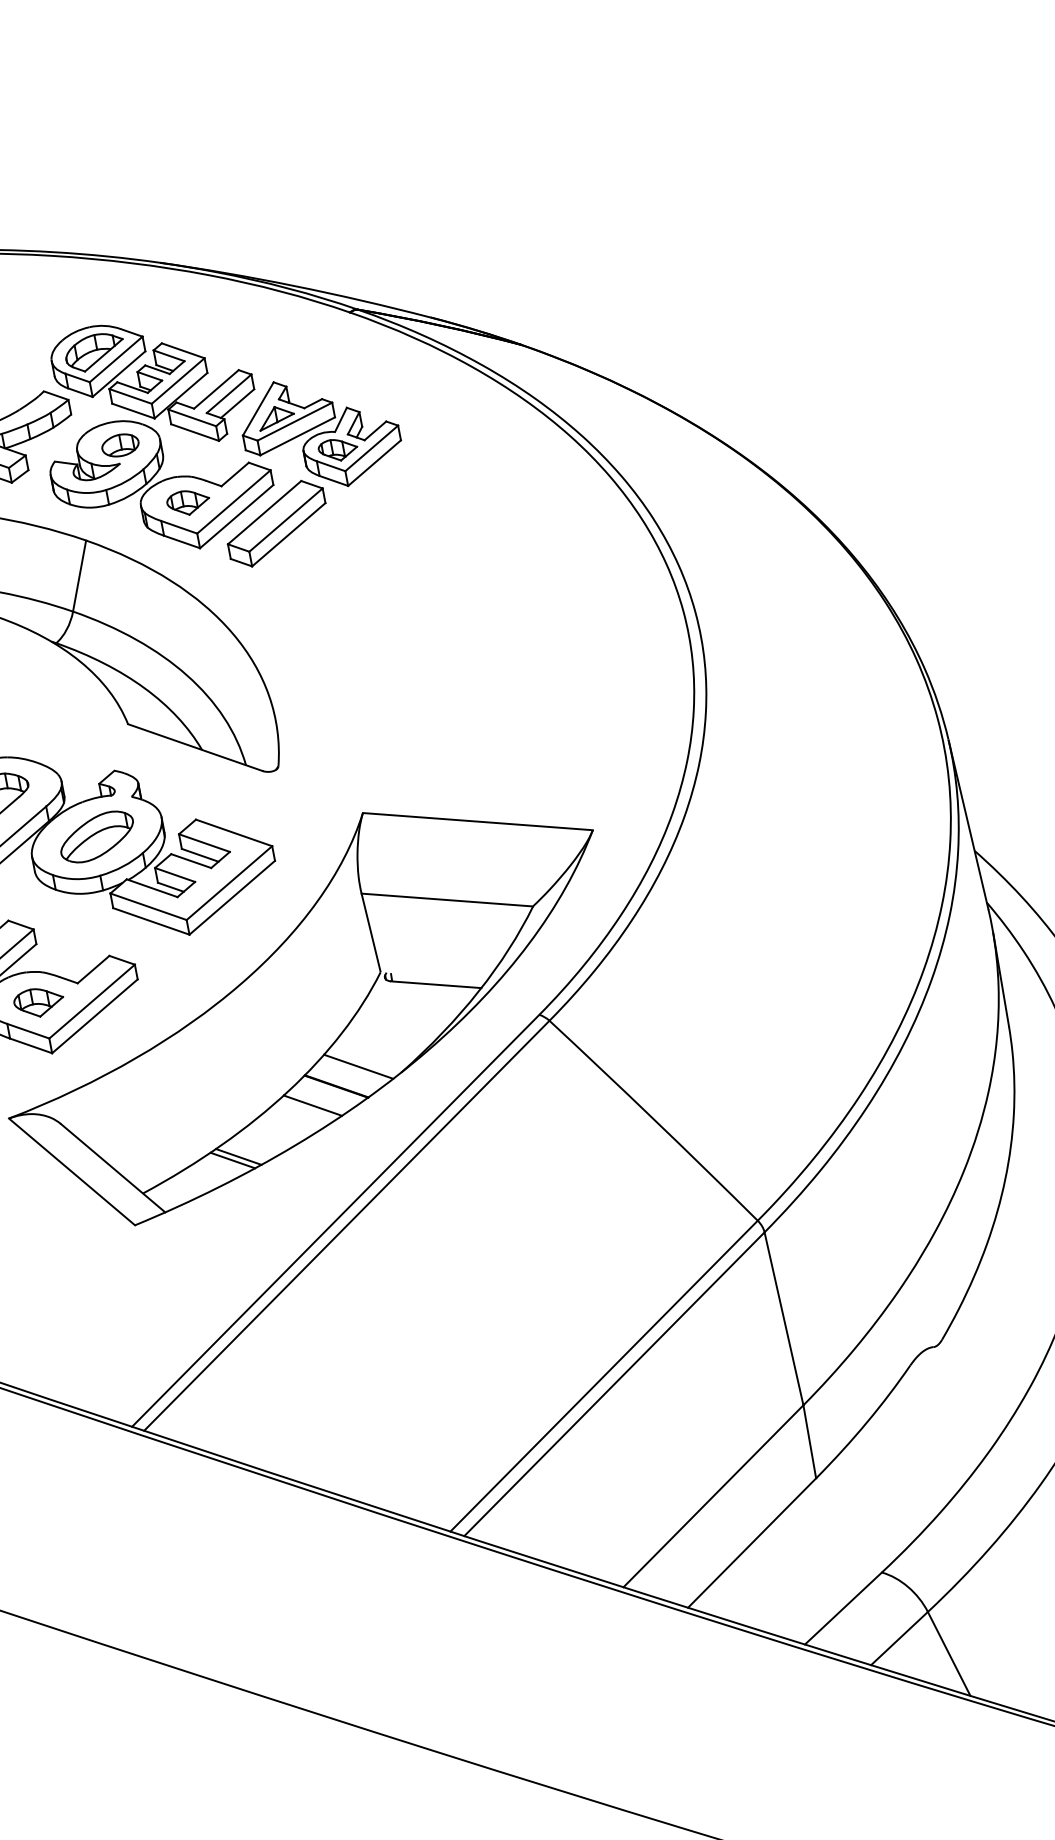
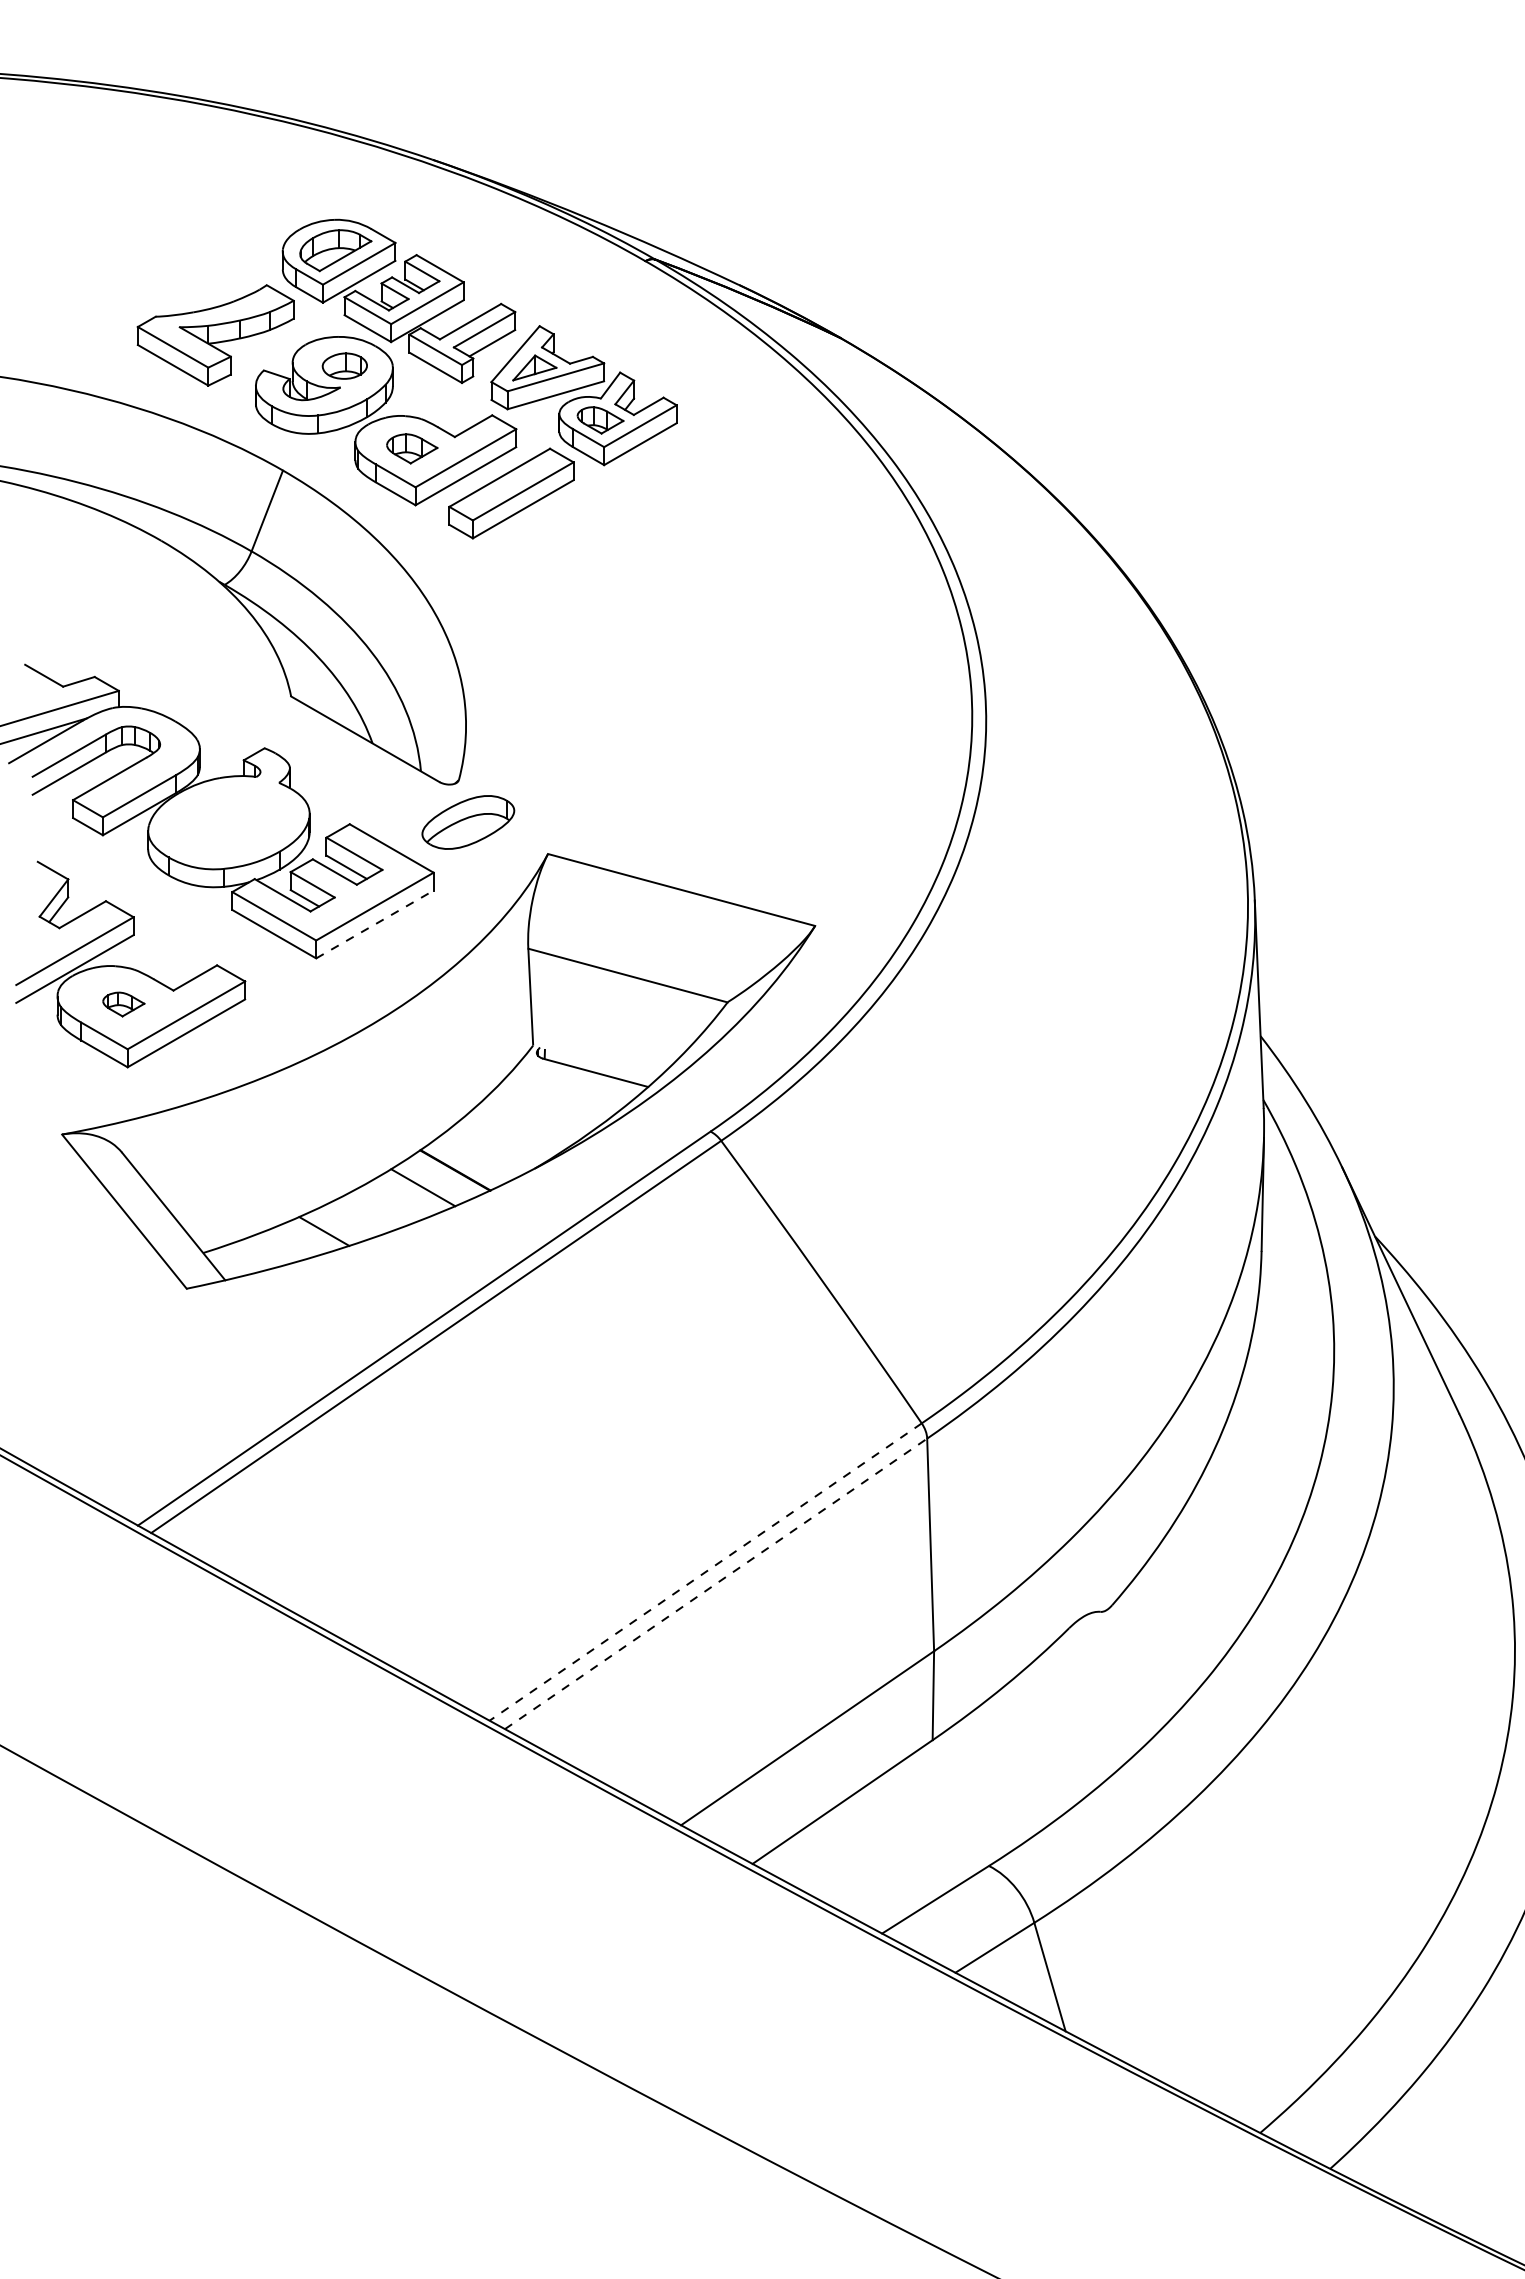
part: (97, 836) -> (468, 822), moved
line: (231, 897) -> (374, 924), solid -> dashed
part: (38, 1002) -> (123, 1004), size x0.7
line: (358, 1067) -> (485, 1152), removed
line: (232, 1160) -> (316, 1234), removed
line: (604, 1376) -> (705, 1572), solid -> dashed
line: (614, 1383) -> (716, 1583), solid -> dashed

